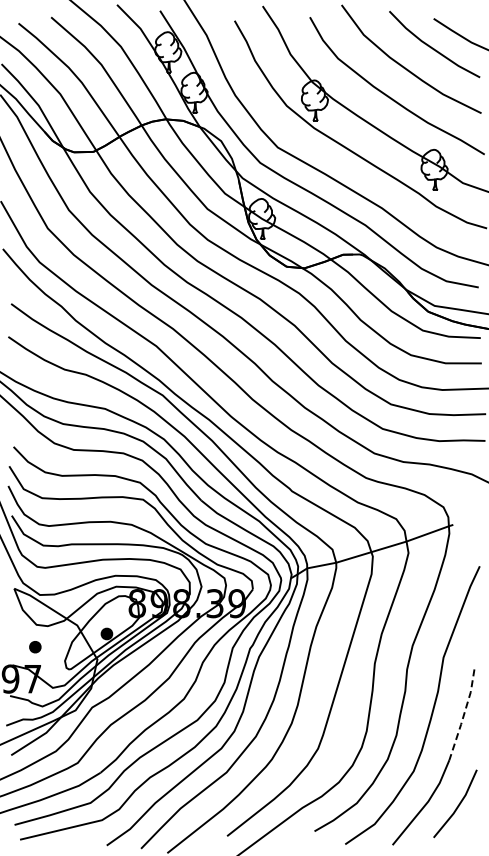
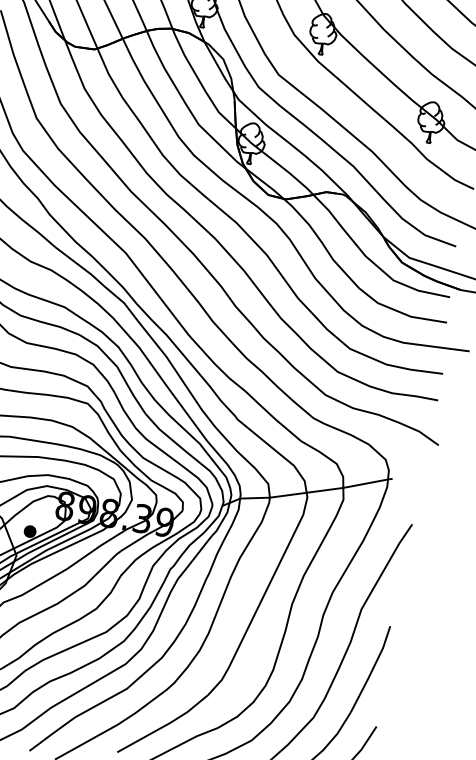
line: (463, 715) -> (372, 670), dashed -> solid

